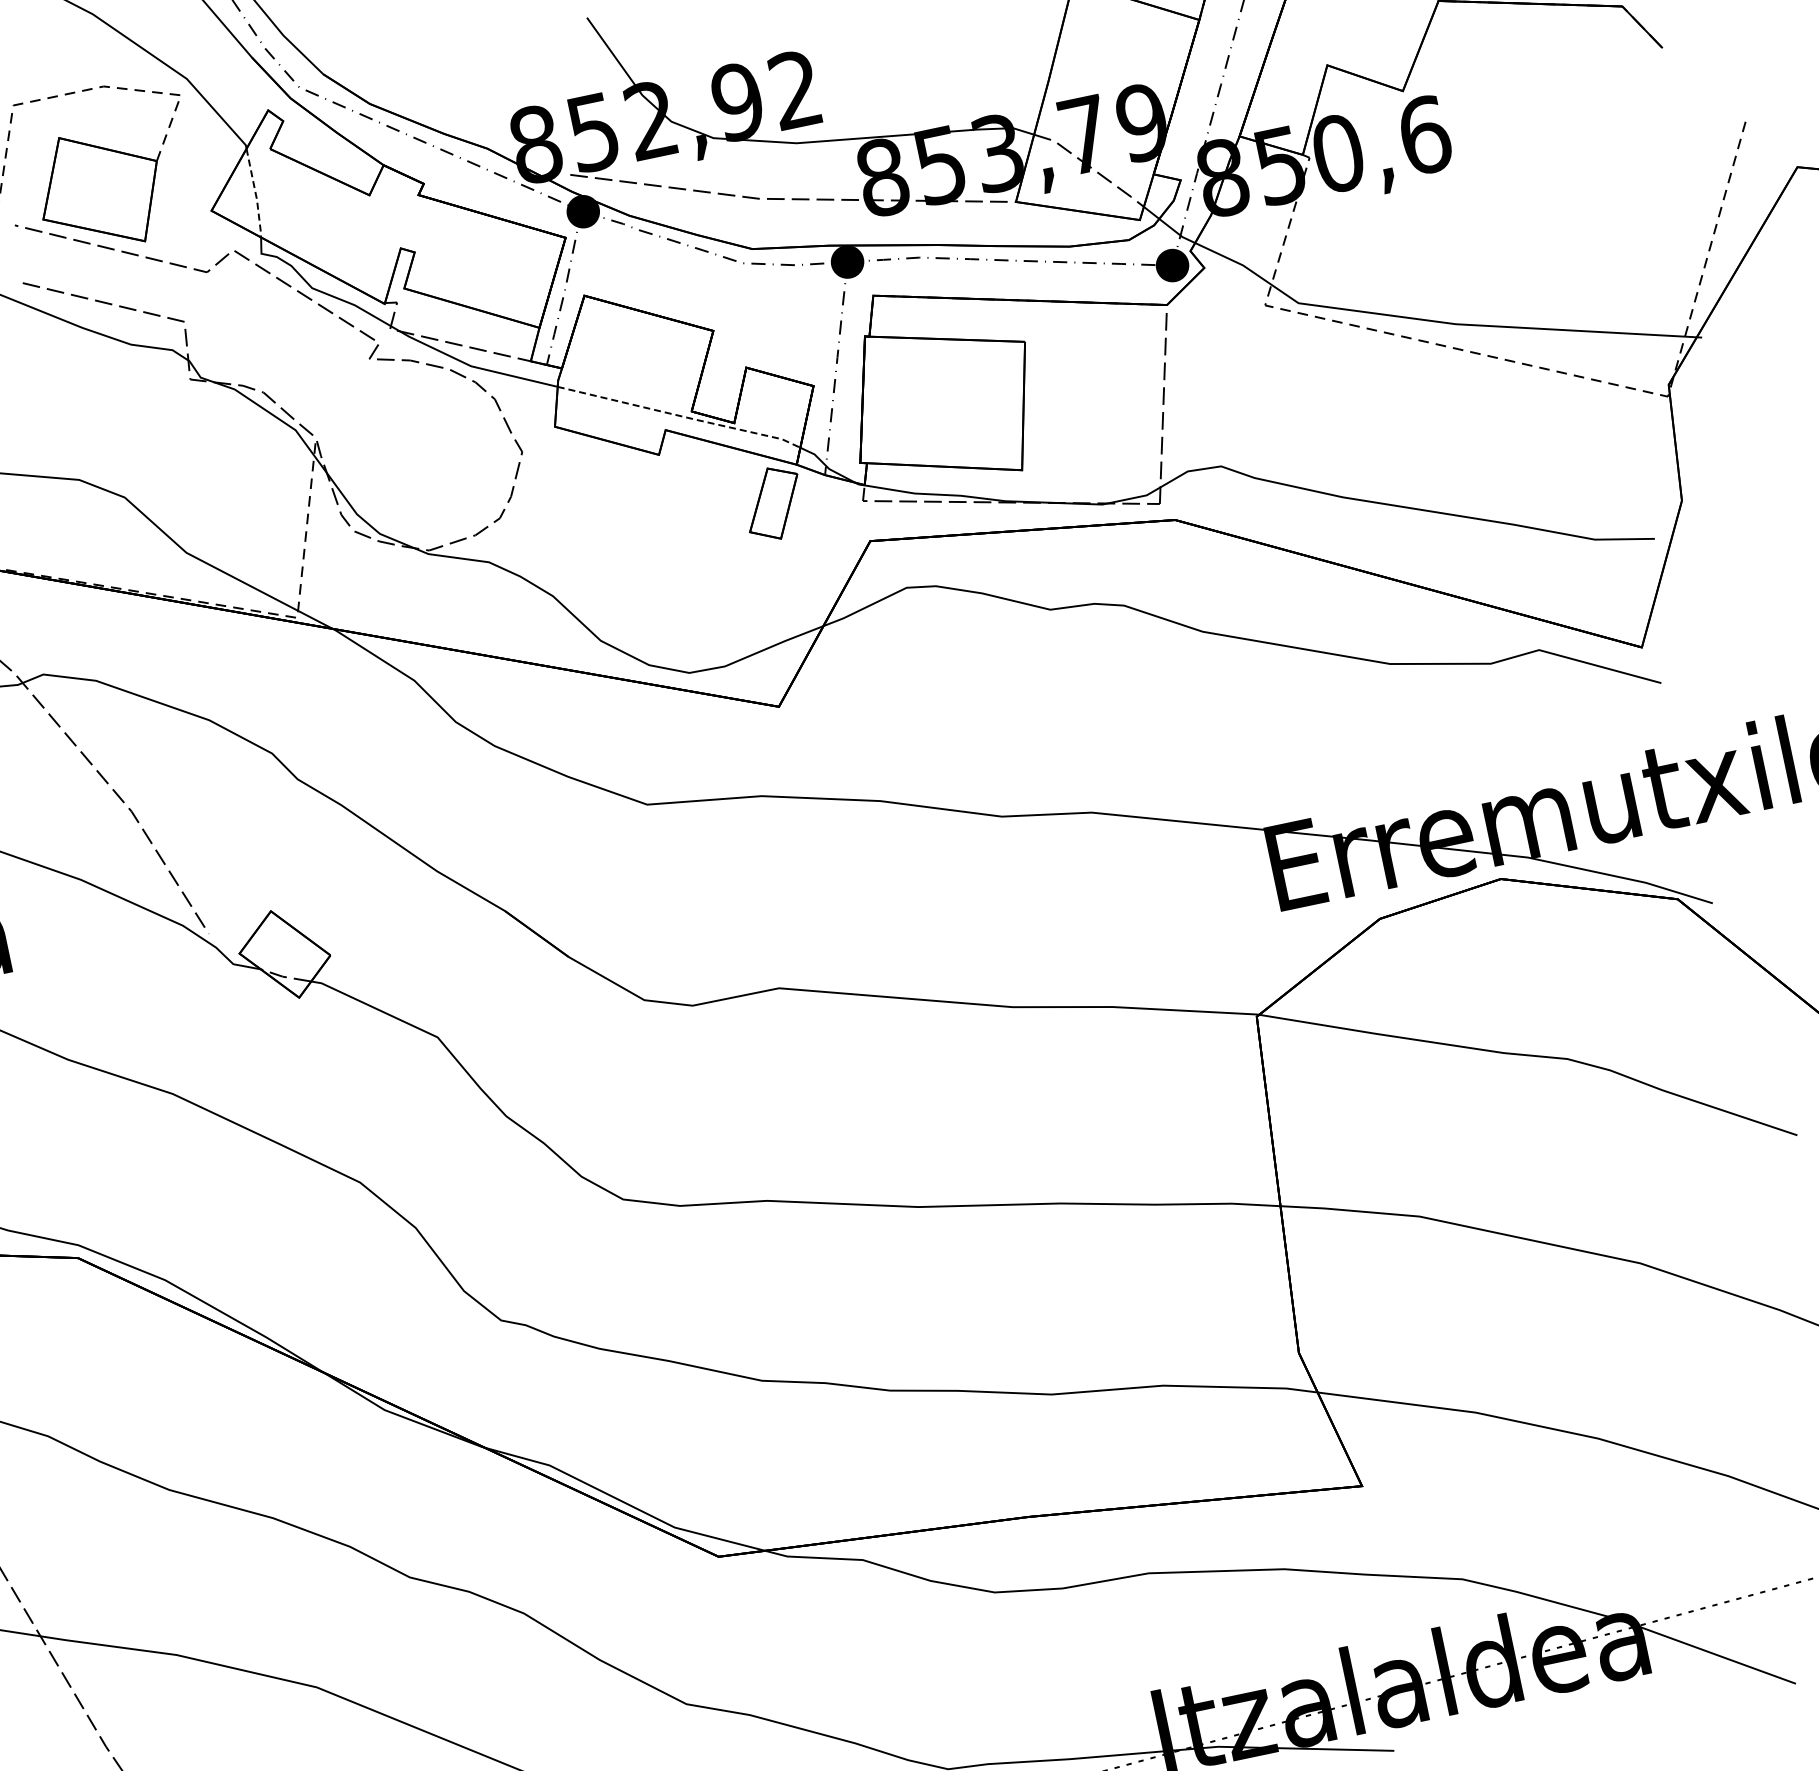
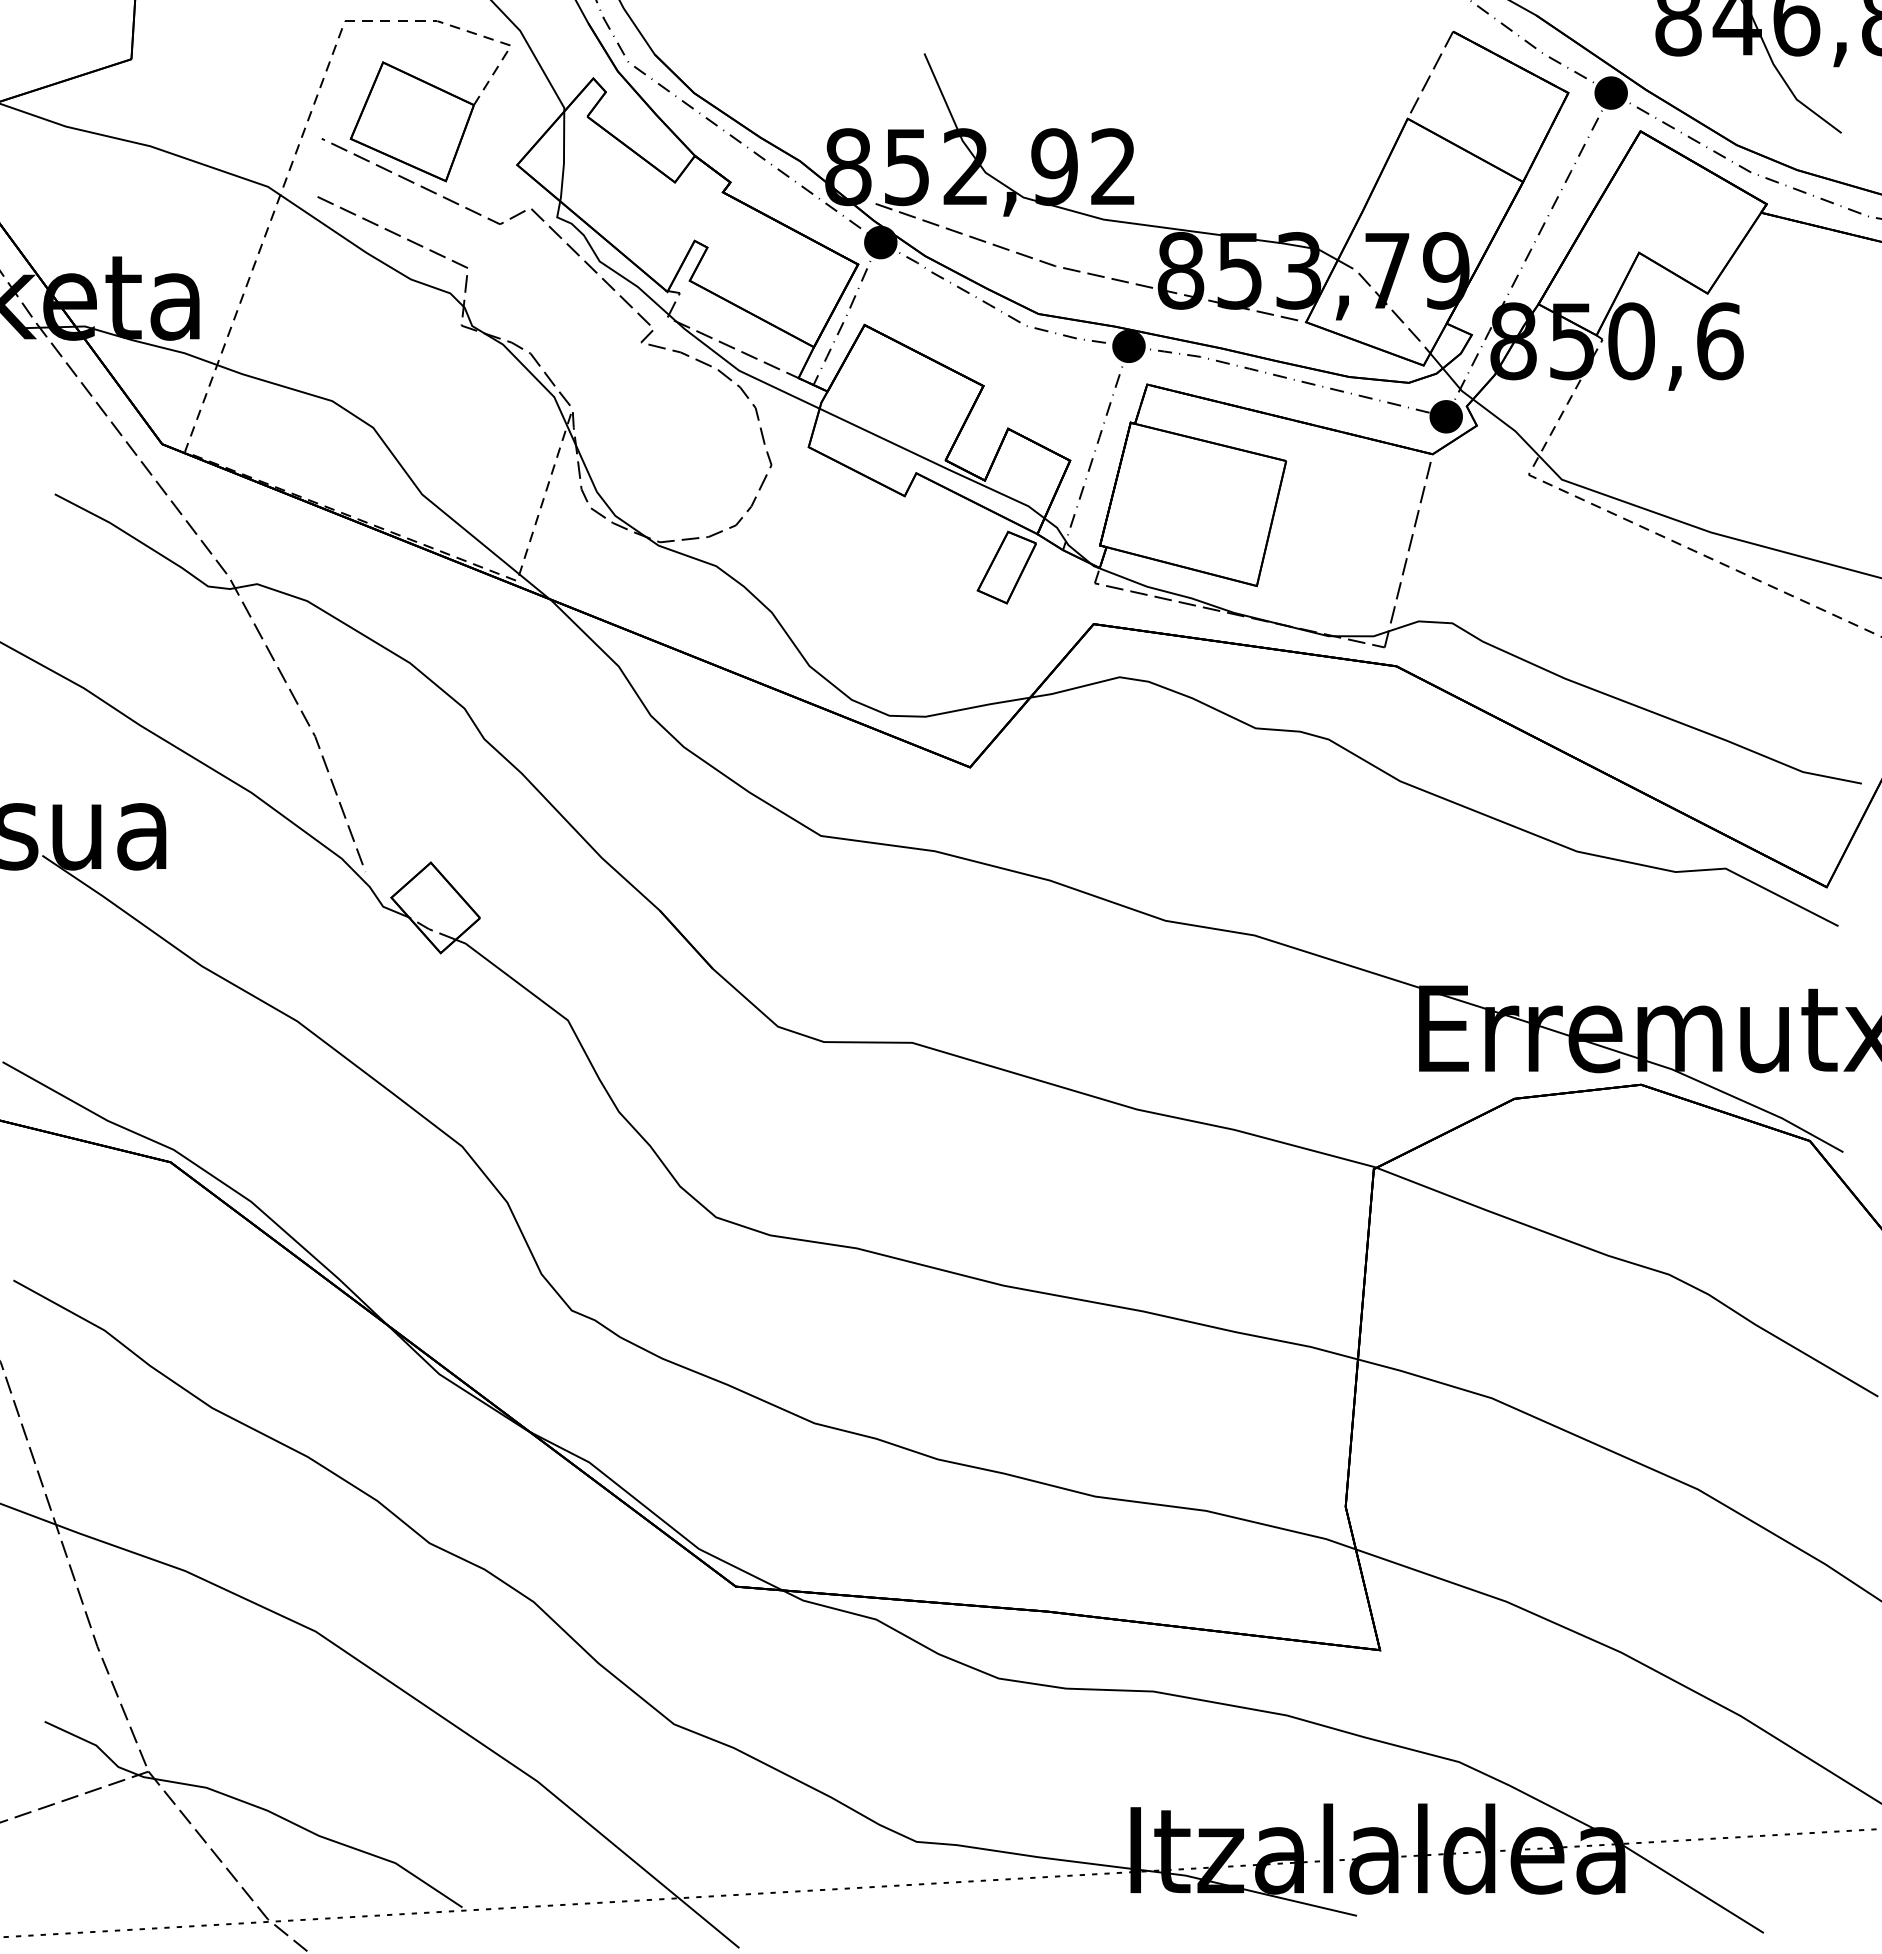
line: (256, 193) -> (564, 157), dashed -> solid
line: (681, 415) -> (934, 462), dashed -> solid

